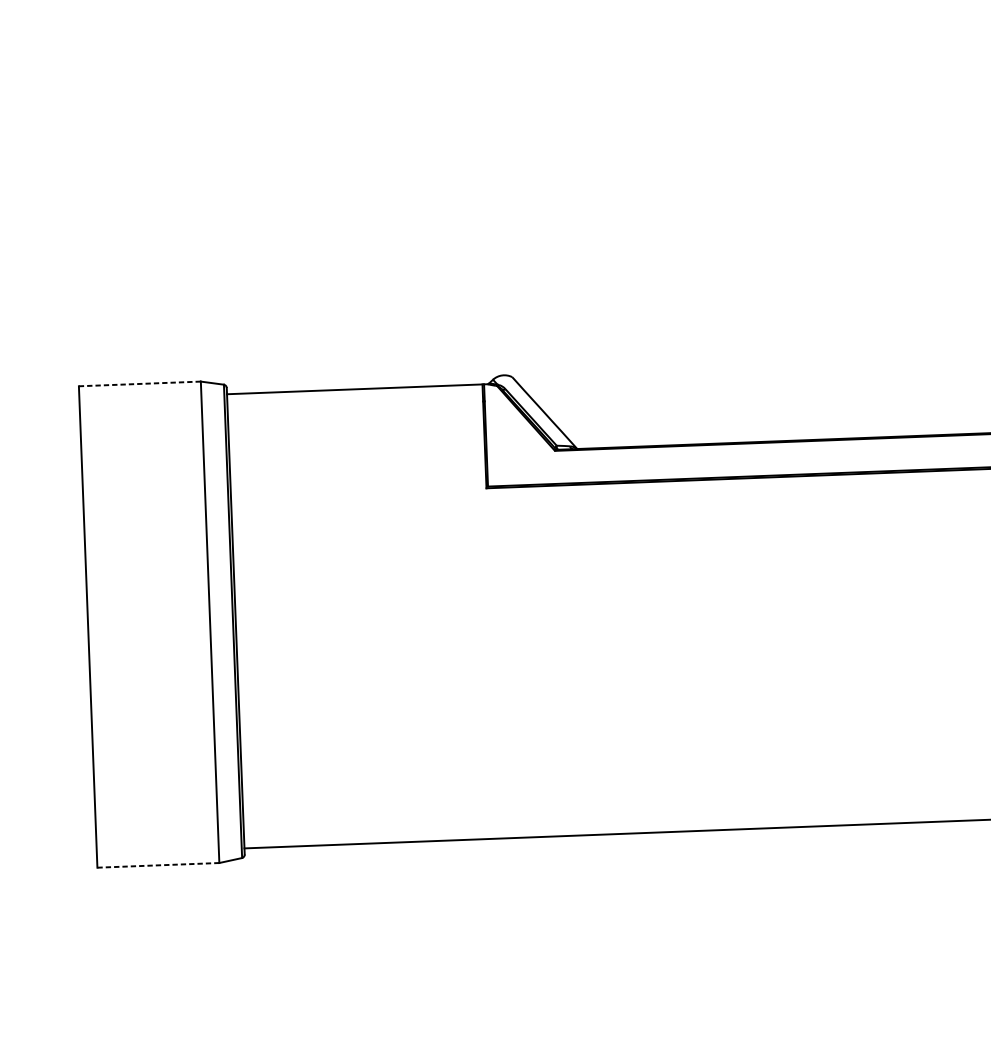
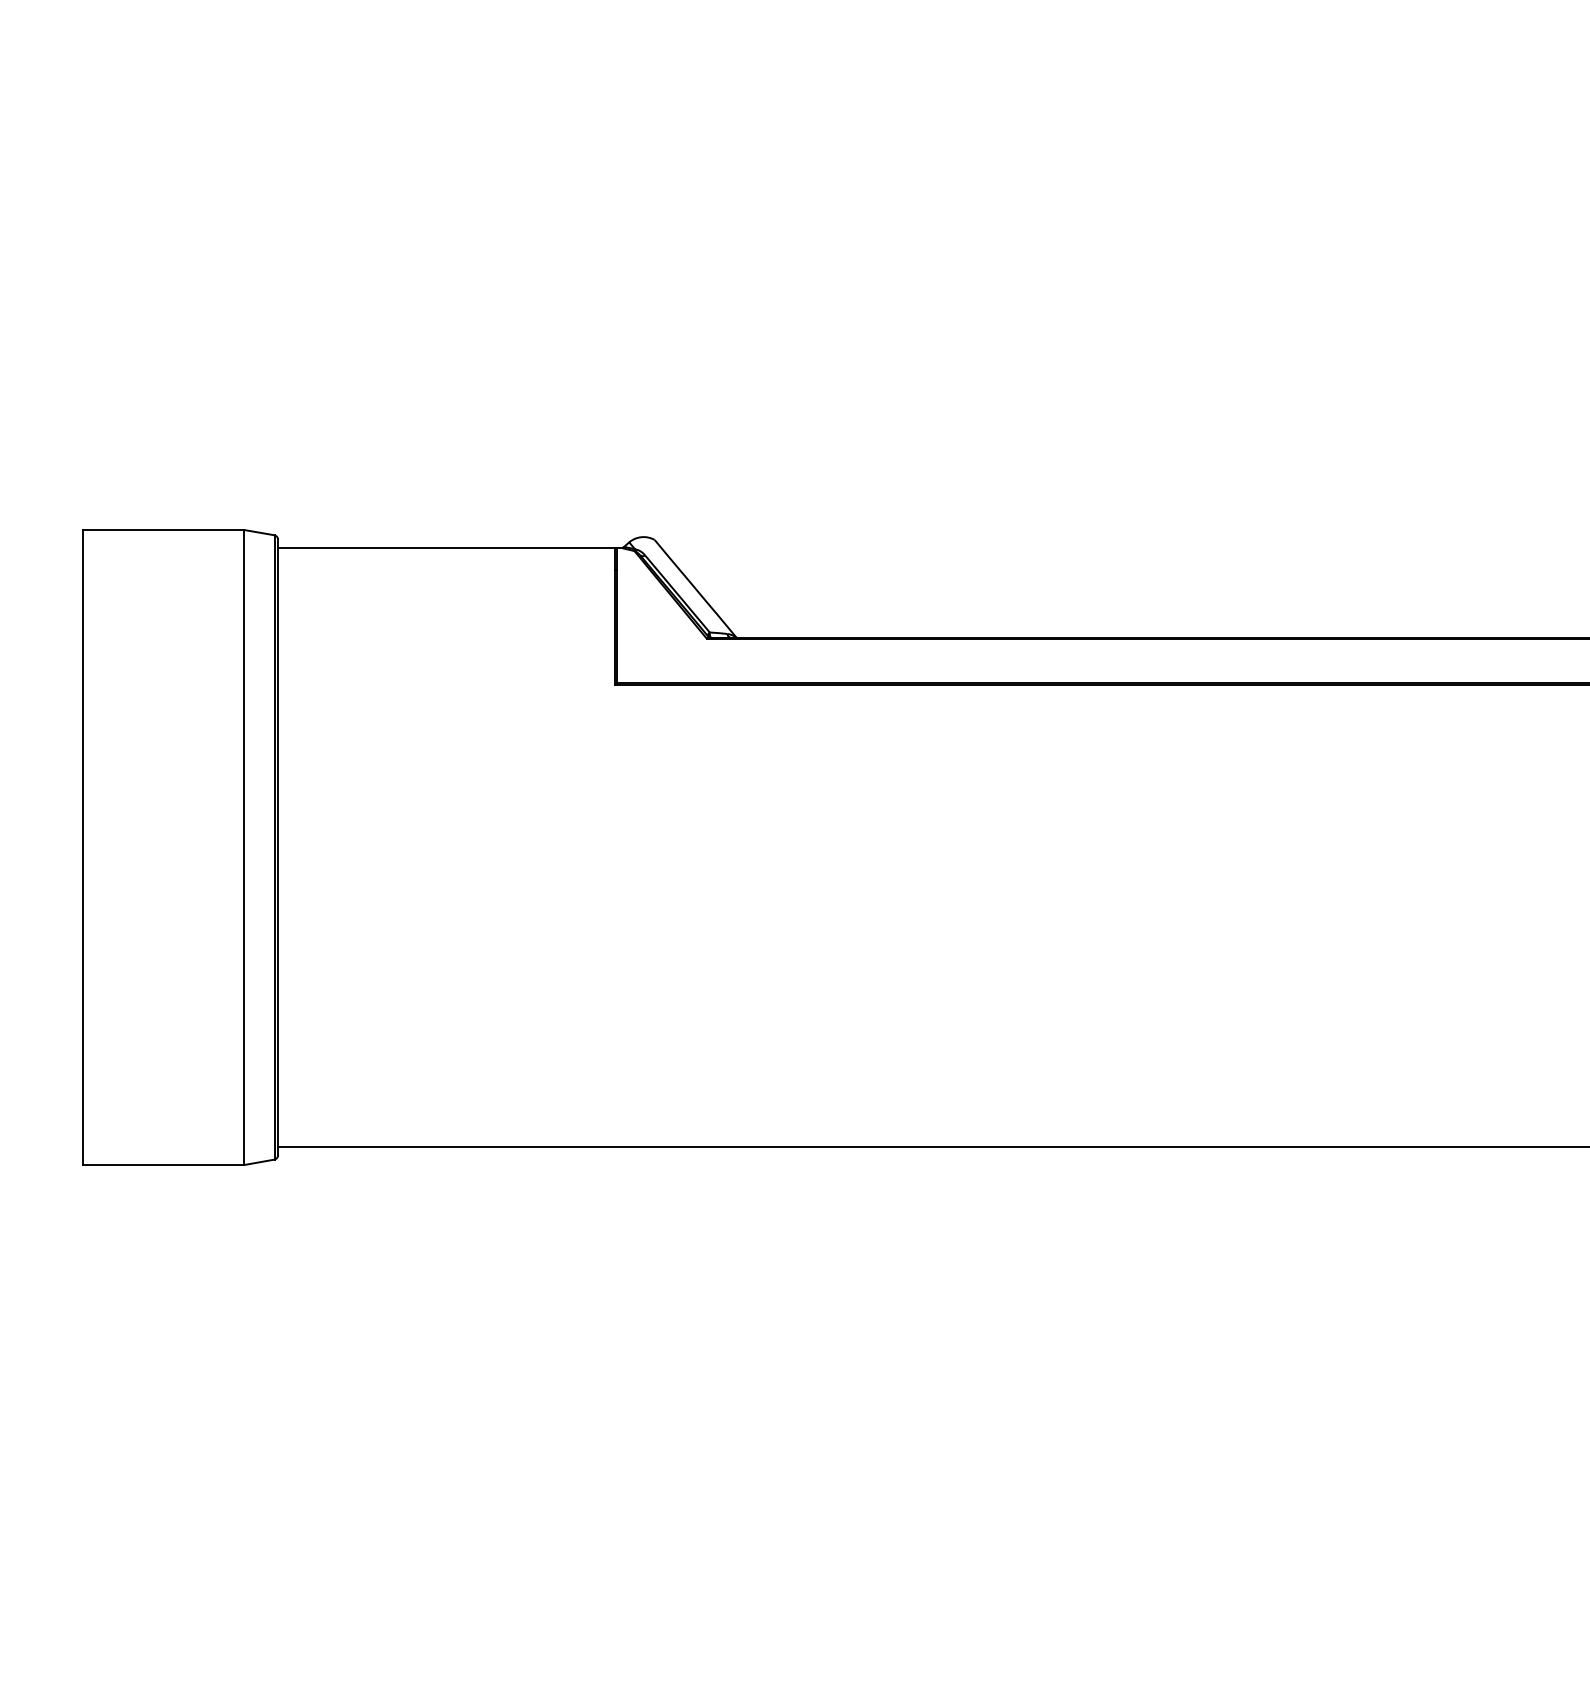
line: (139, 384) -> (163, 530), dashed -> solid
line: (158, 865) -> (164, 1165), dashed -> solid

